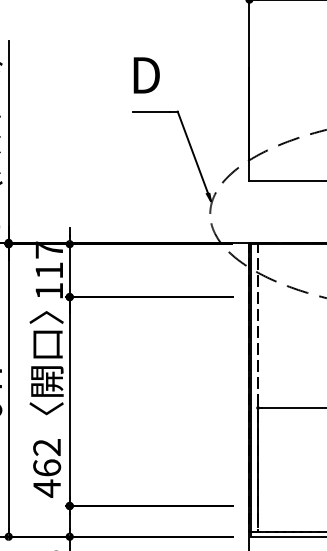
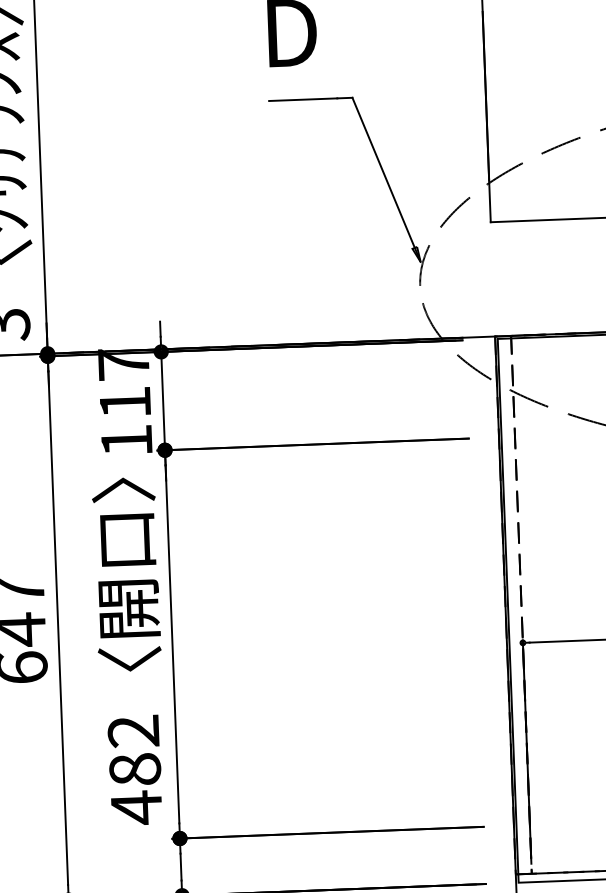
text: (47, 467) -> (135, 768), 462 -> 482

